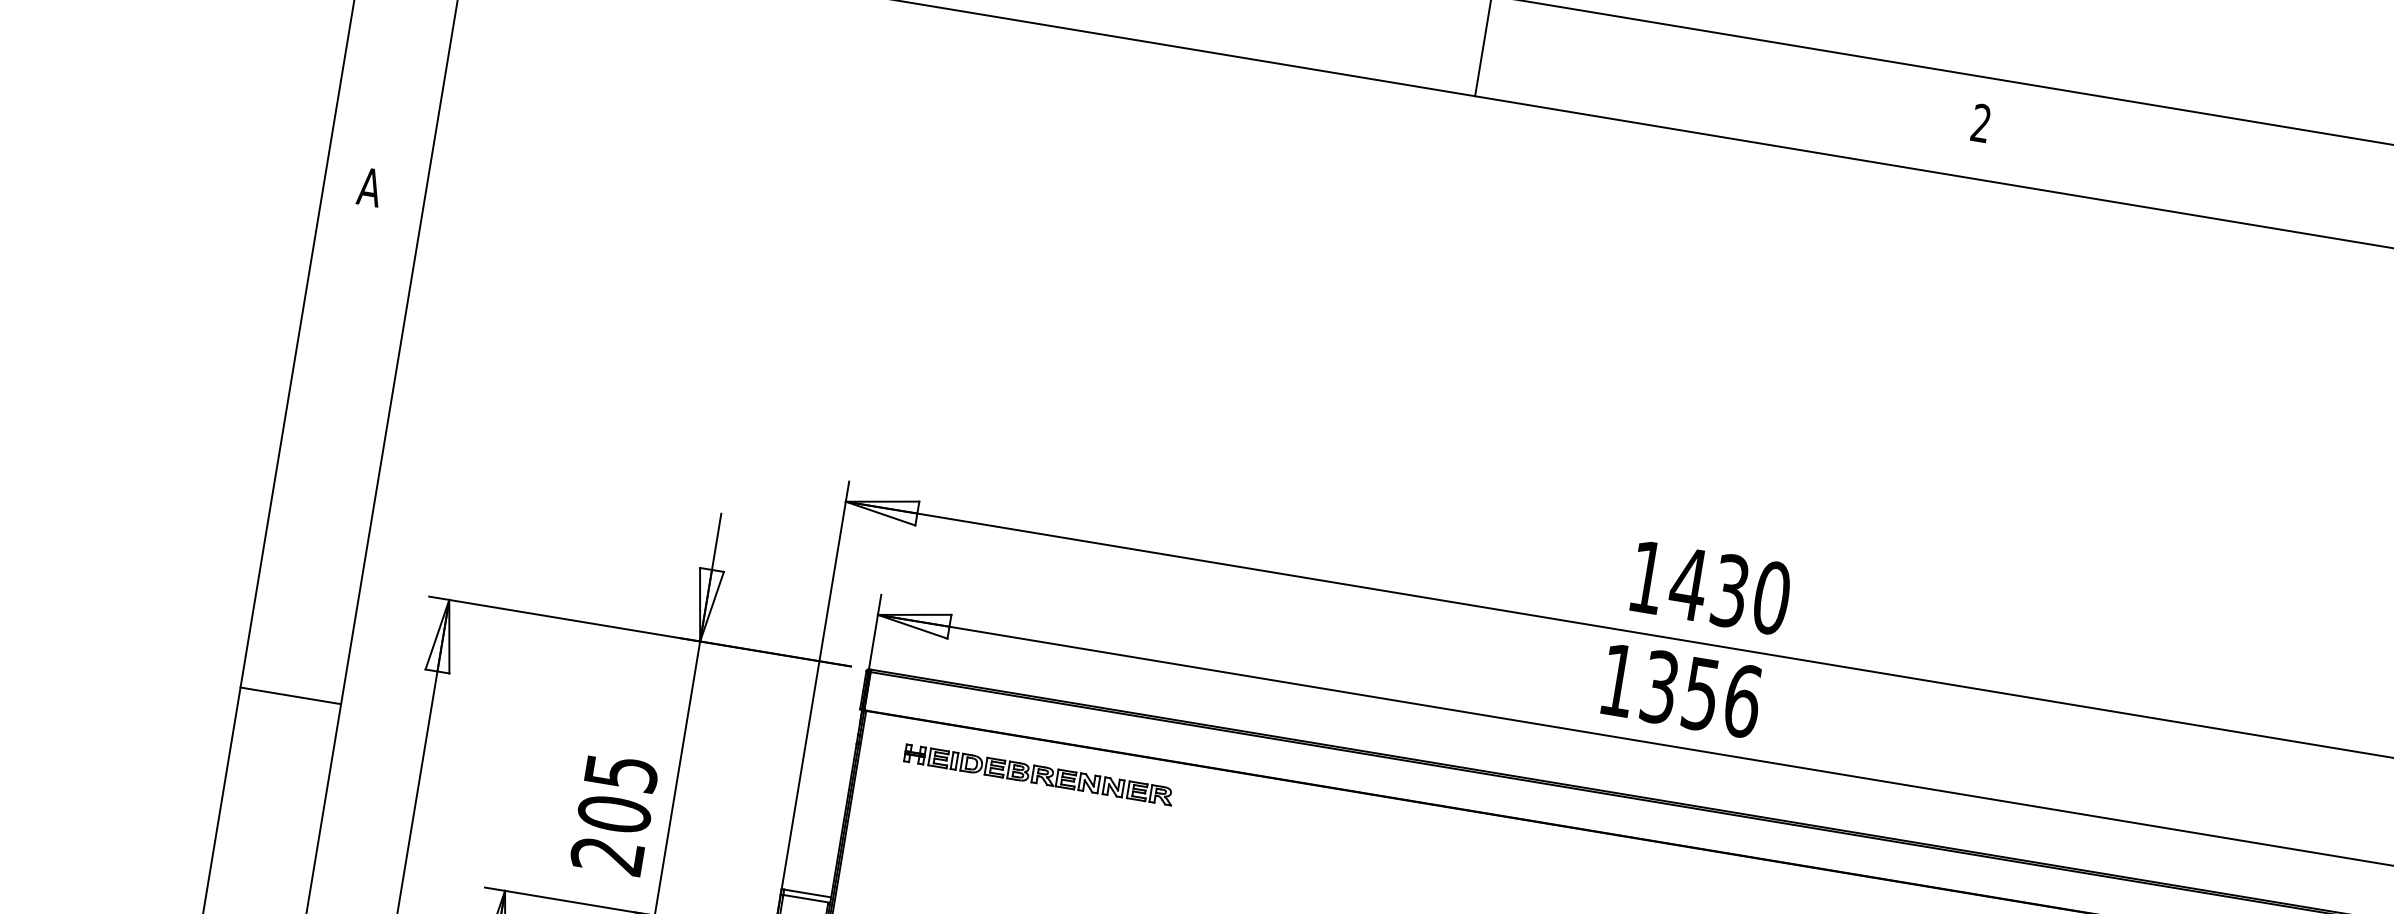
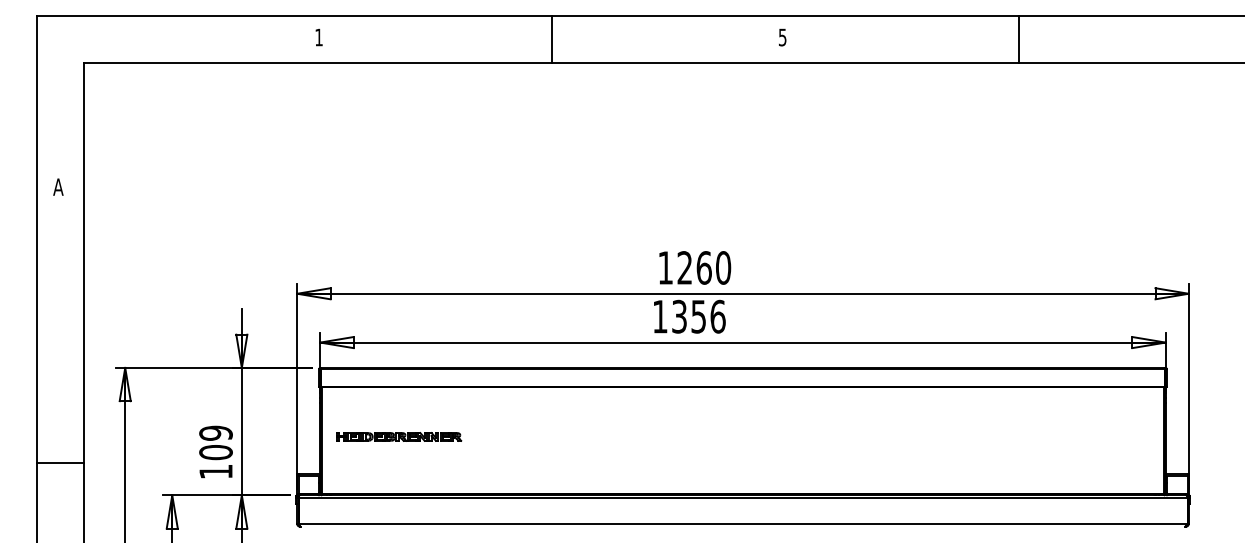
text: (1980, 123) -> (782, 37), 2 -> 5
text: (1707, 586) -> (693, 267), 1430 -> 1260
line: (290, 696) -> (60, 463), moved
part: (1039, 774) -> (399, 436), moved
text: (613, 814) -> (215, 452), 205 -> 109

